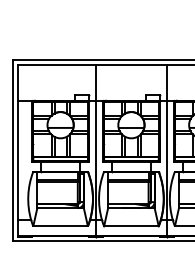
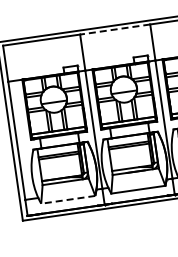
line: (130, 64) -> (114, 29), solid -> dashed
line: (60, 226) -> (68, 199), solid -> dashed

